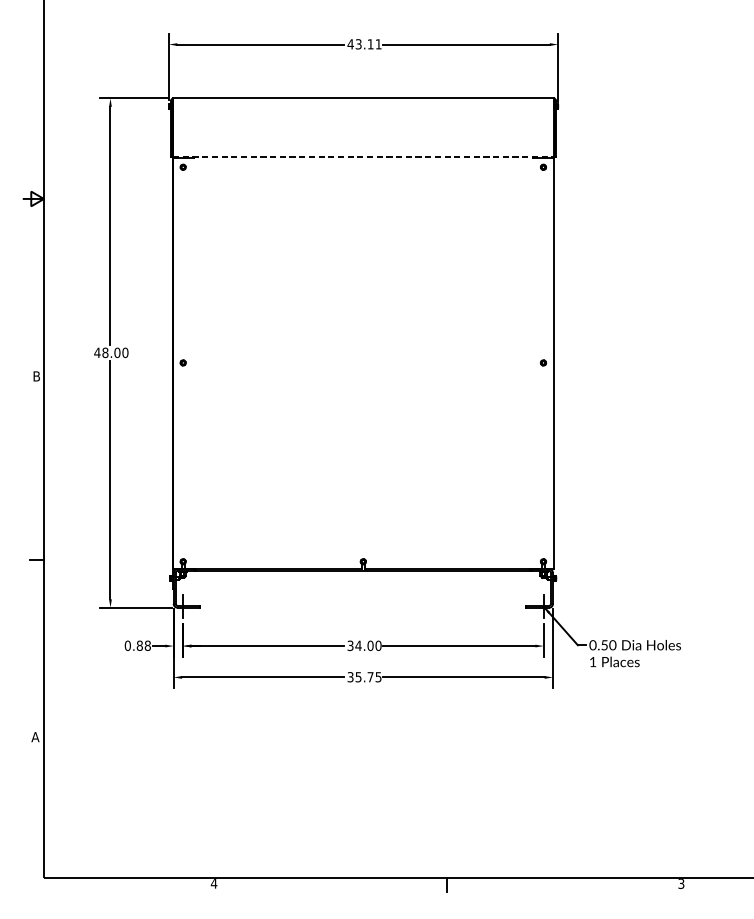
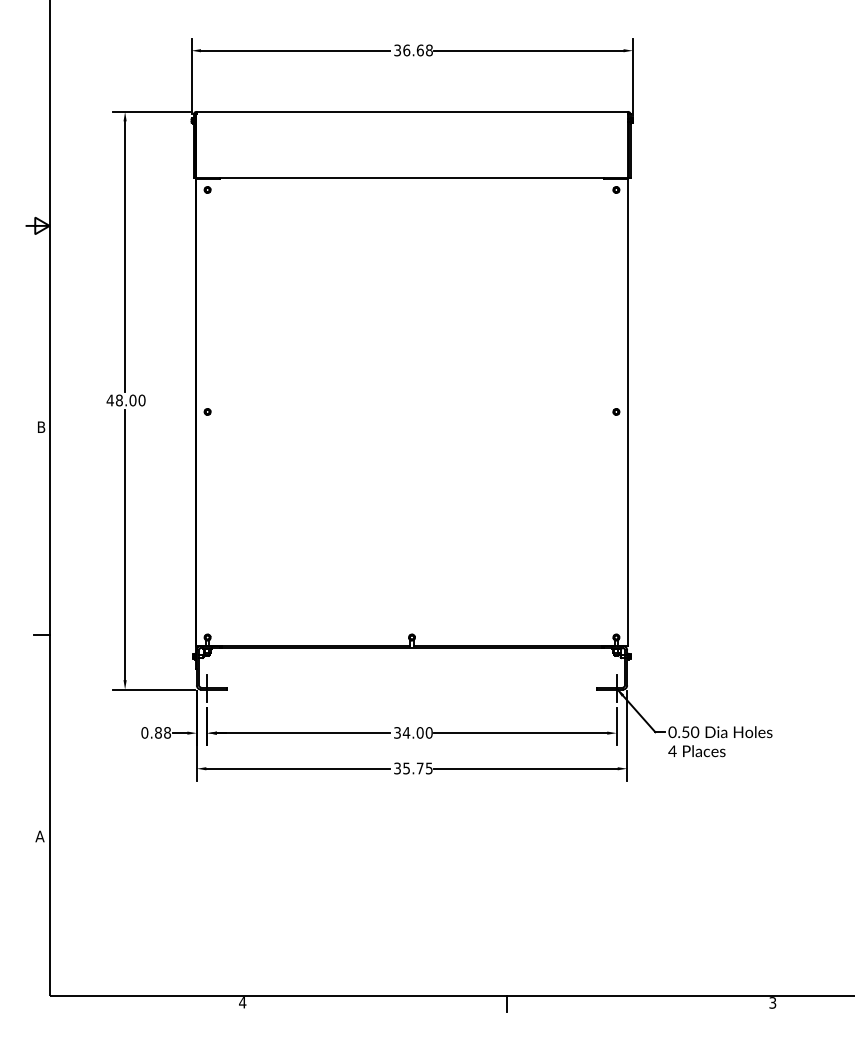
text: (363, 44) -> (412, 50), 43.11 -> 36.68
line: (363, 157) -> (412, 178), dashed -> solid
text: (592, 661) -> (672, 750), 1 -> 4

